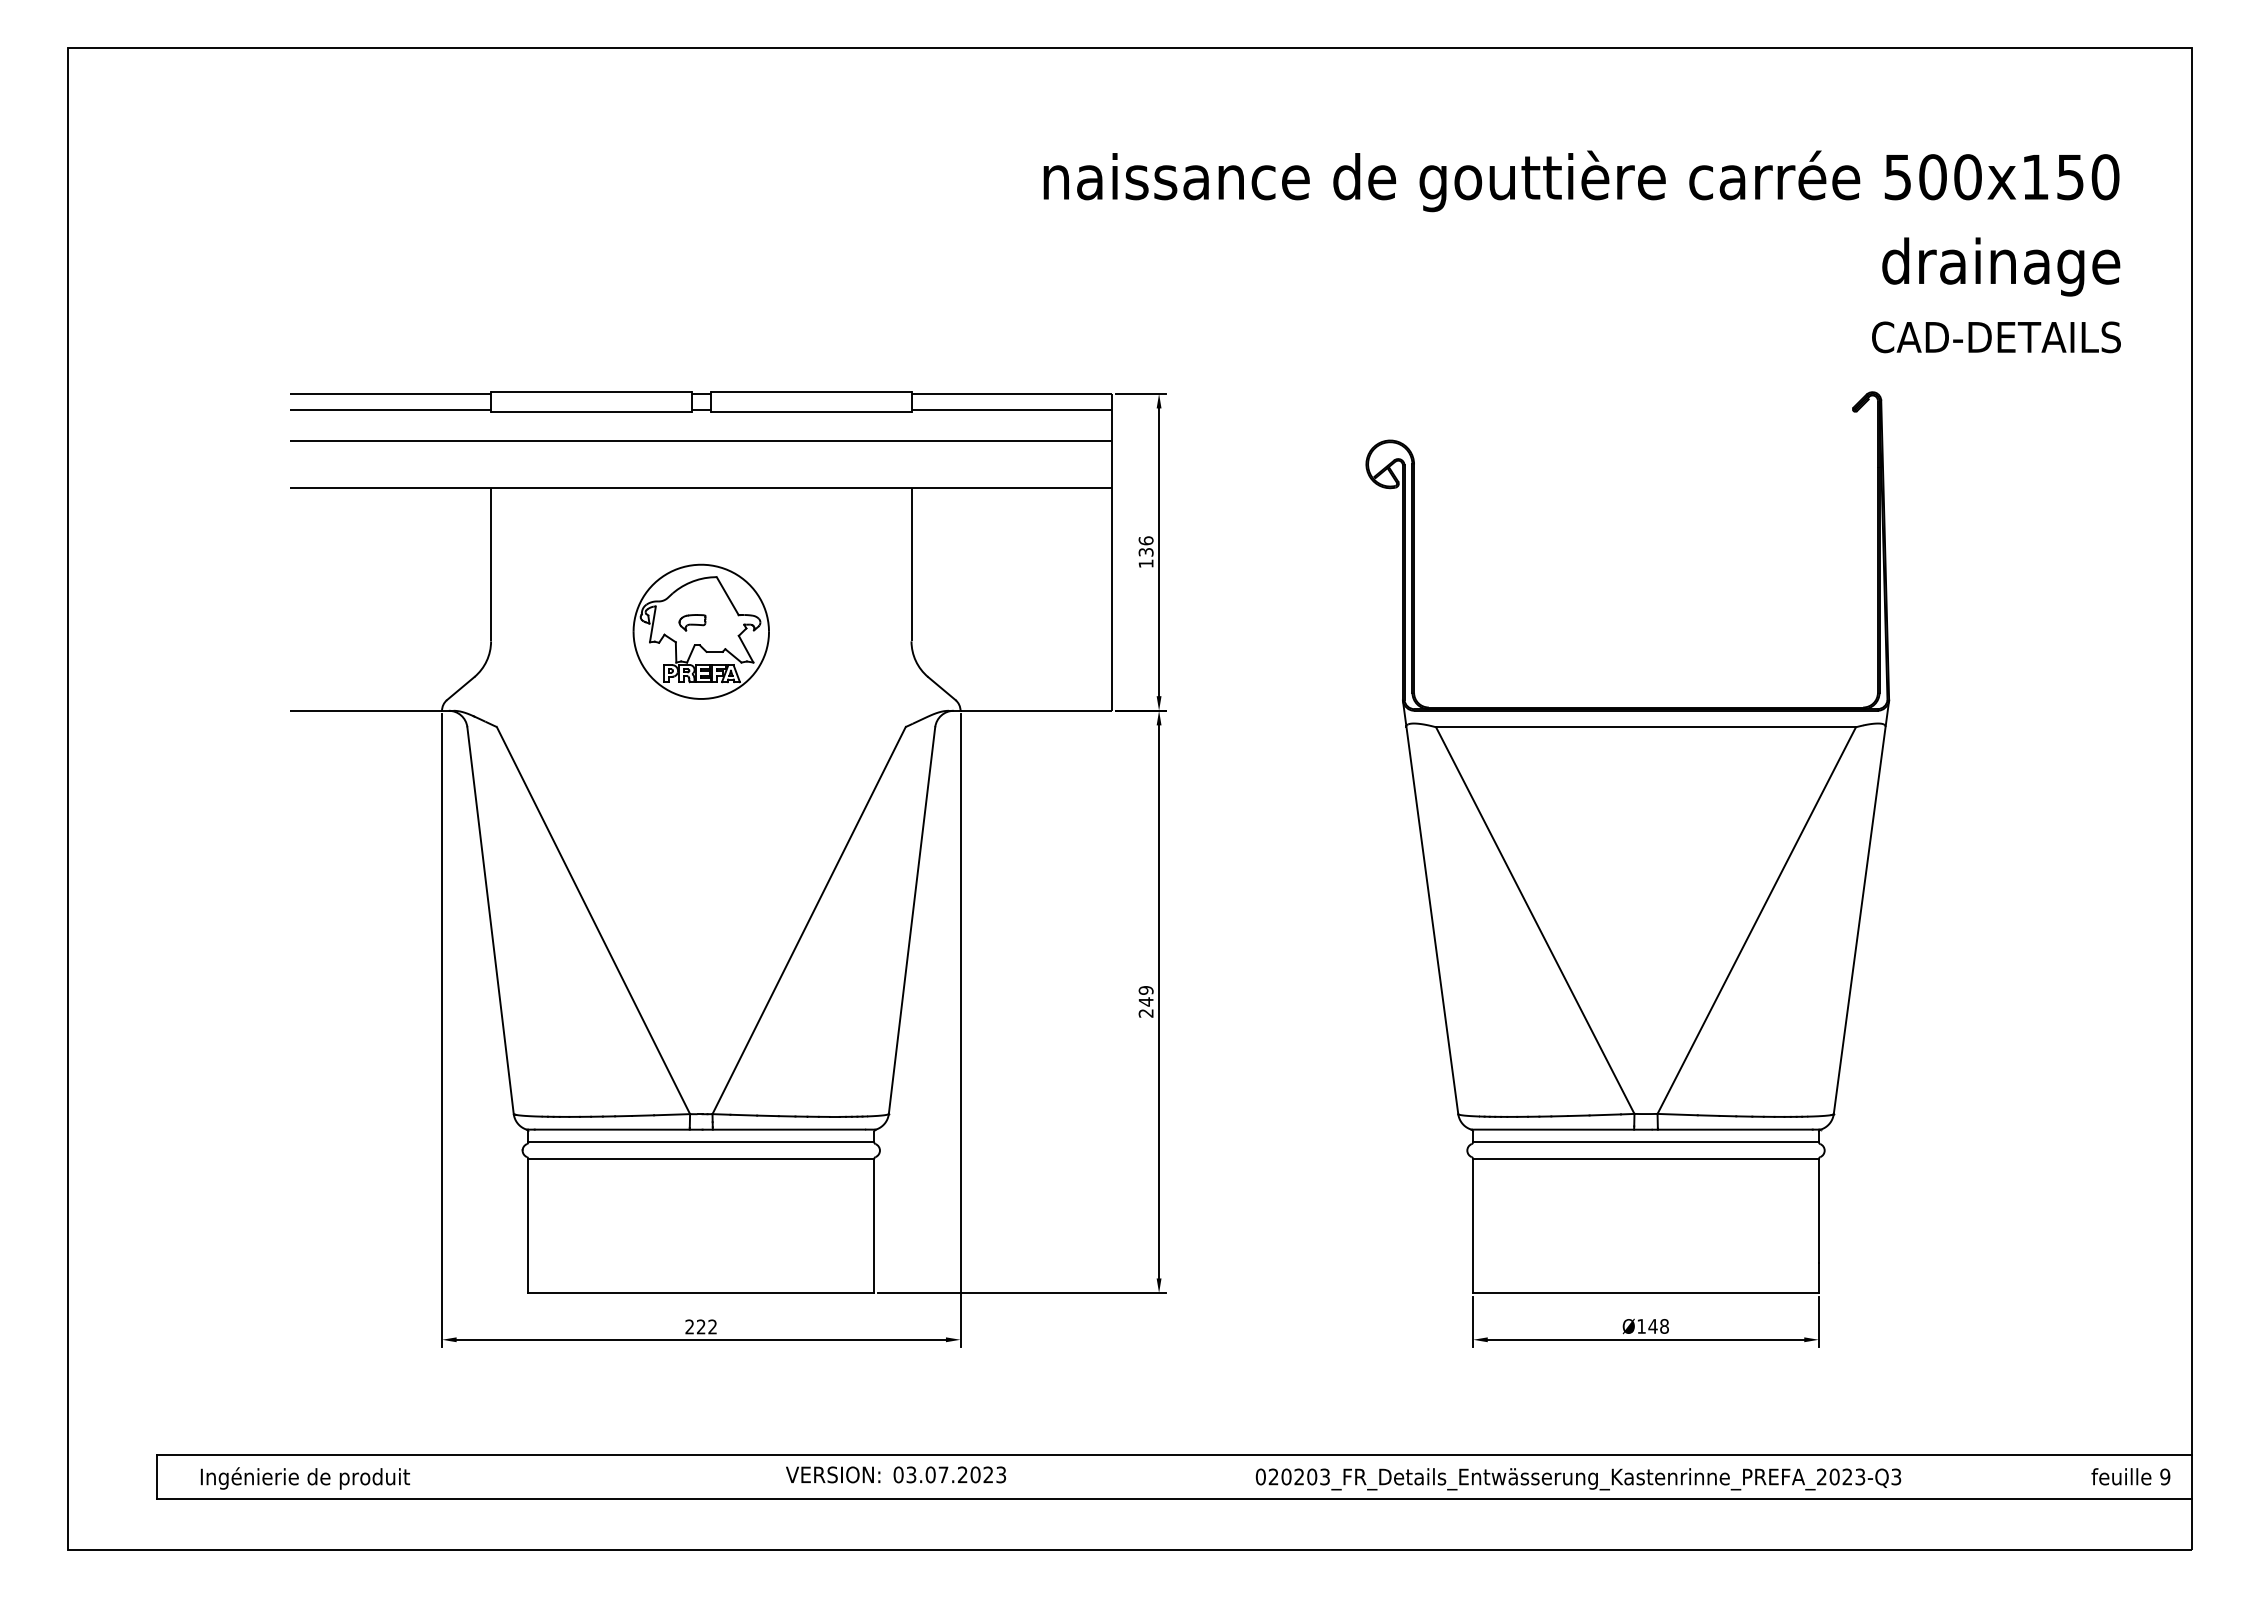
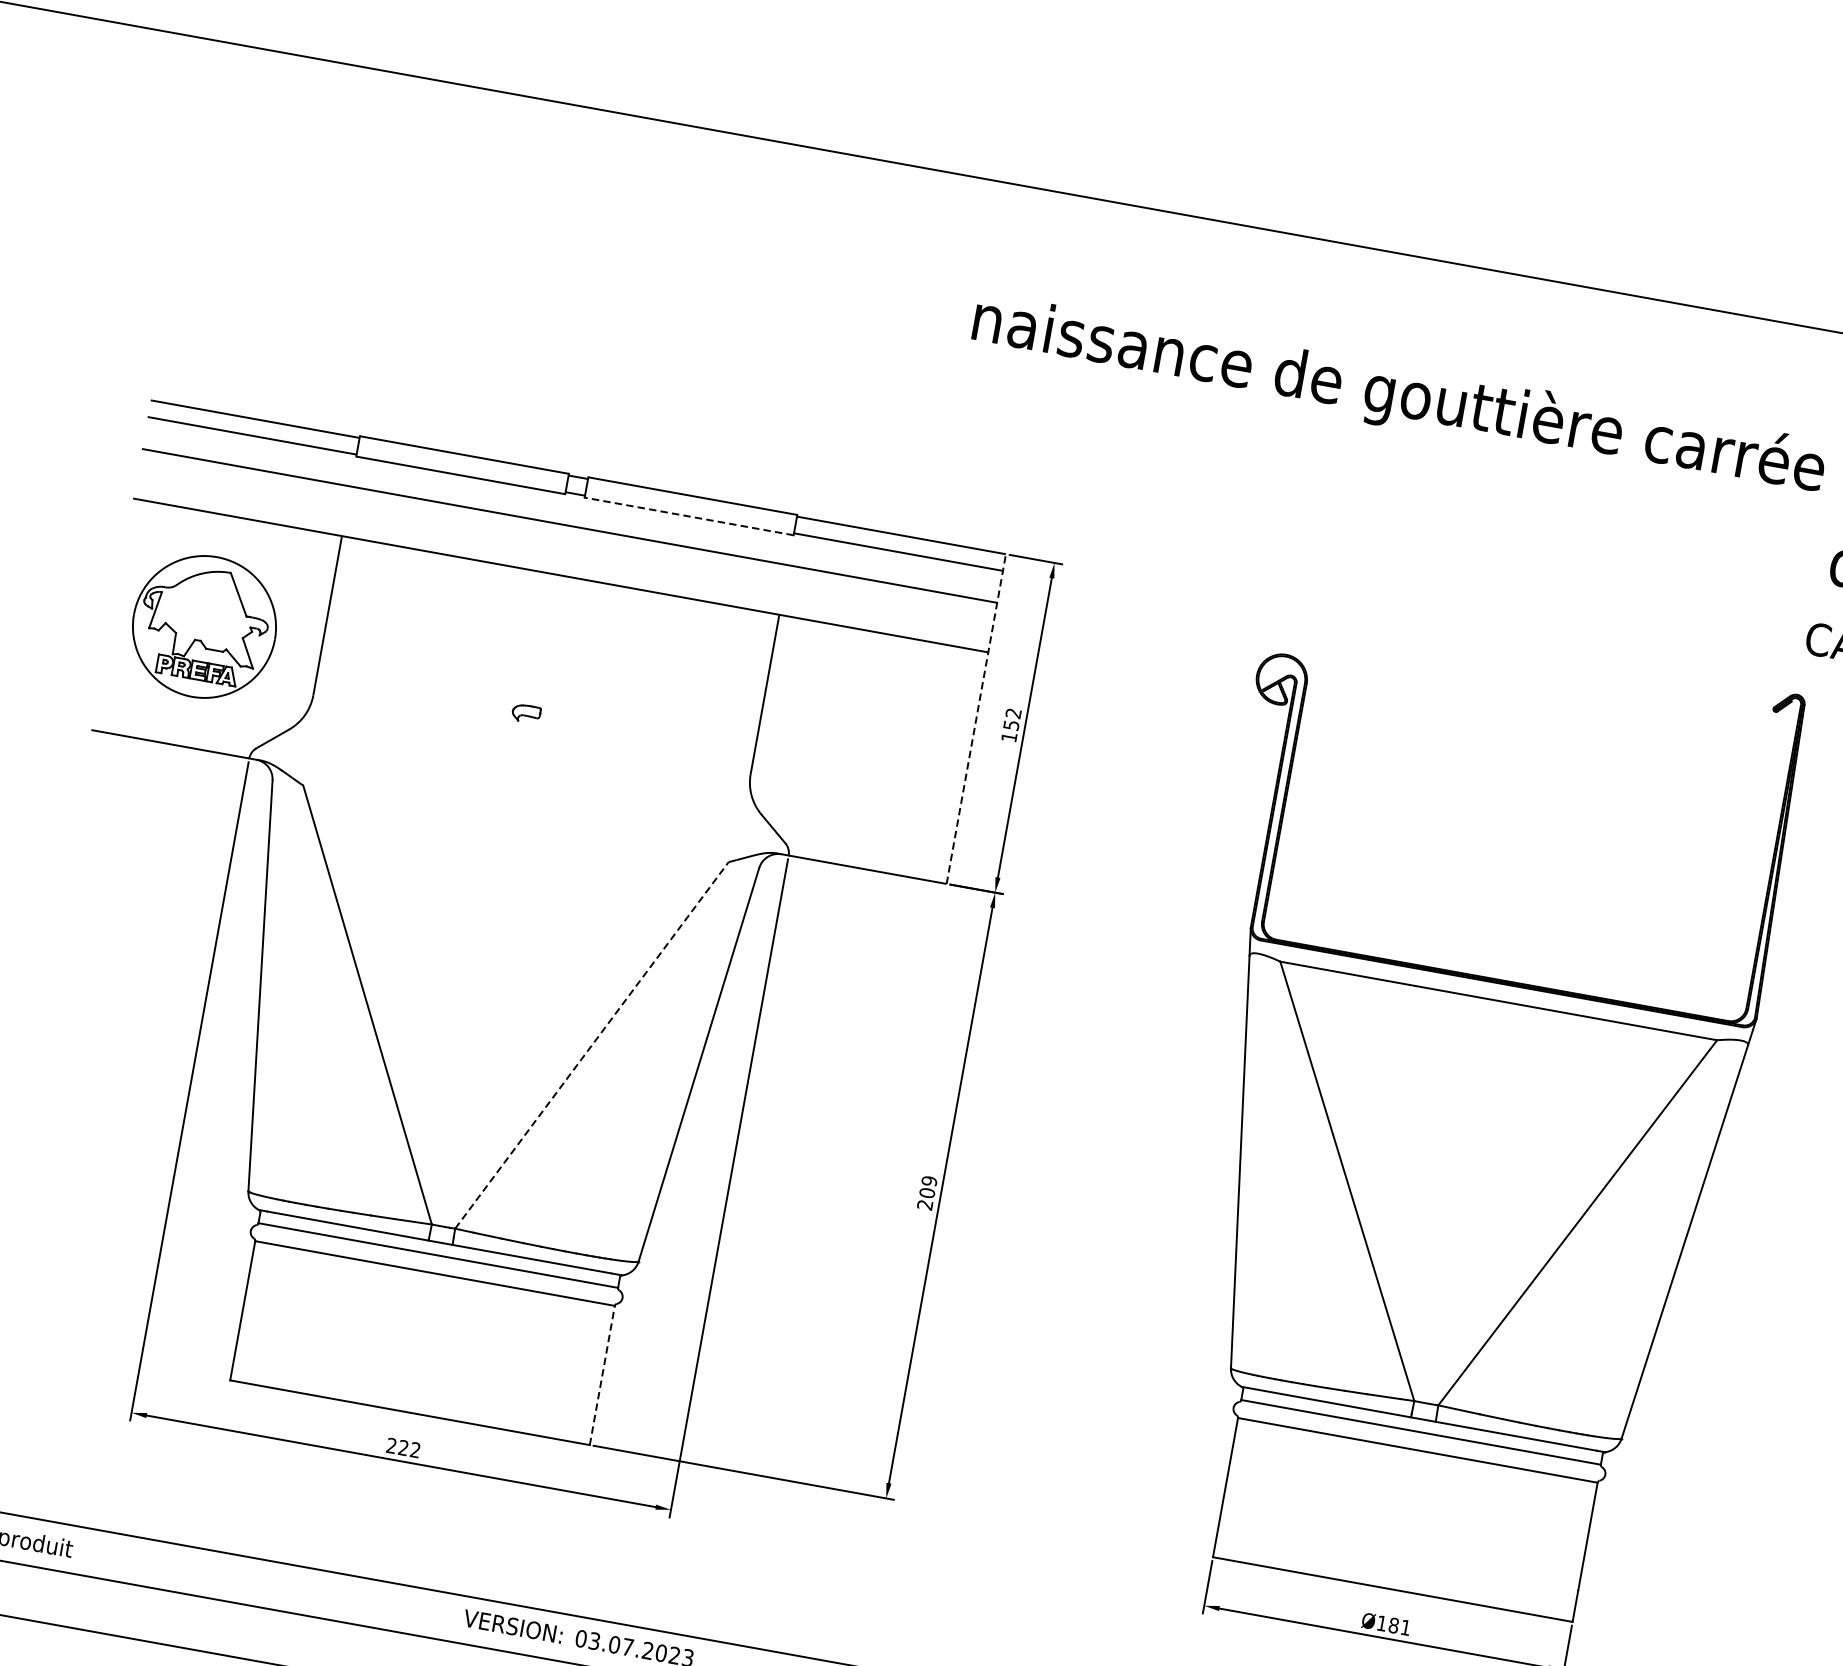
line: (810, 411) -> (688, 516), solid -> dashed
text: (1145, 546) -> (1011, 719), 136 -> 152
line: (1112, 551) -> (976, 718), solid -> dashed
part: (700, 631) -> (203, 626), moved
line: (809, 920) -> (592, 1045), solid -> dashed
text: (1145, 1001) -> (926, 1192), 249 -> 209
line: (874, 1226) -> (602, 1375), solid -> dashed
text: (1658, 1326) -> (1399, 1626), Ø148 -> Ø181

